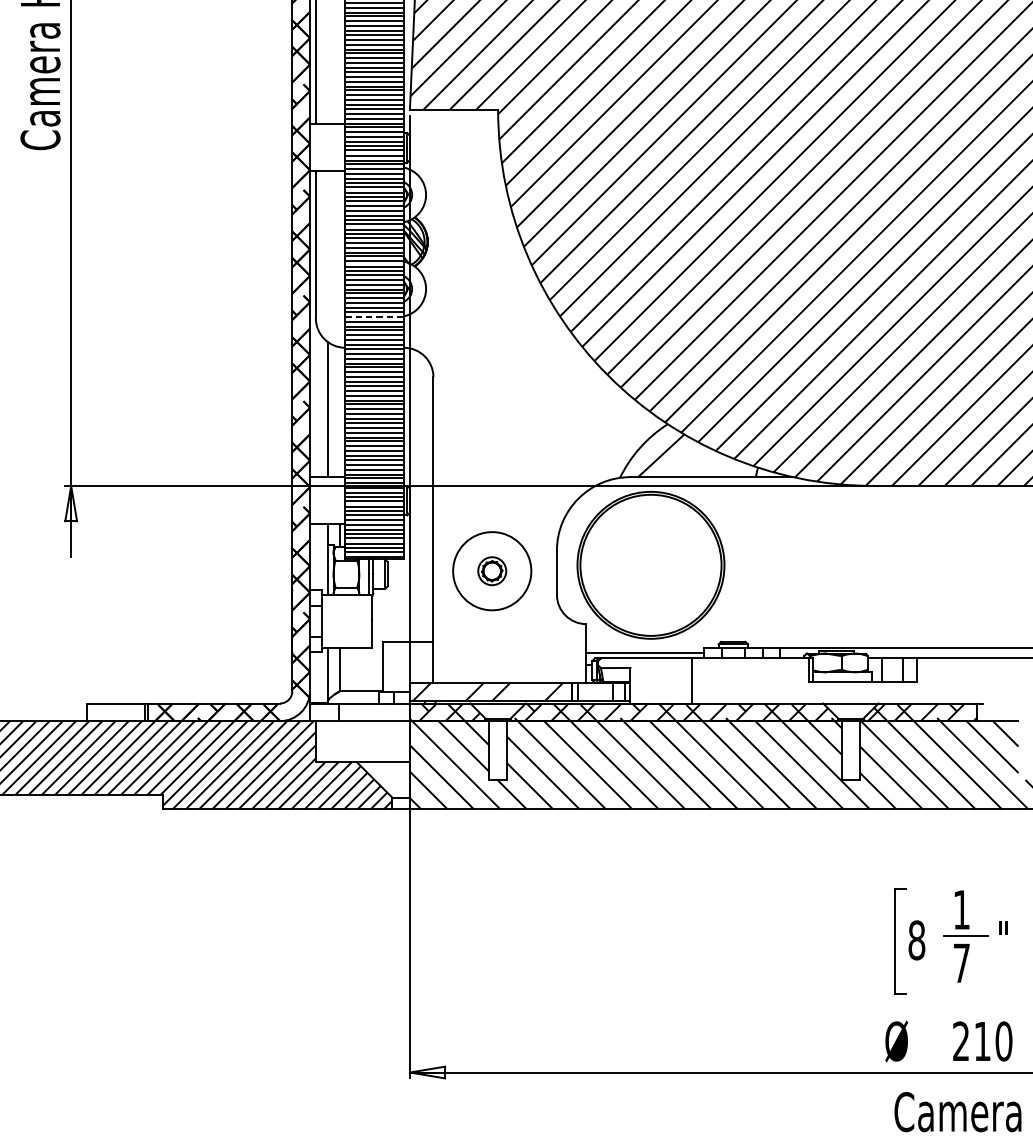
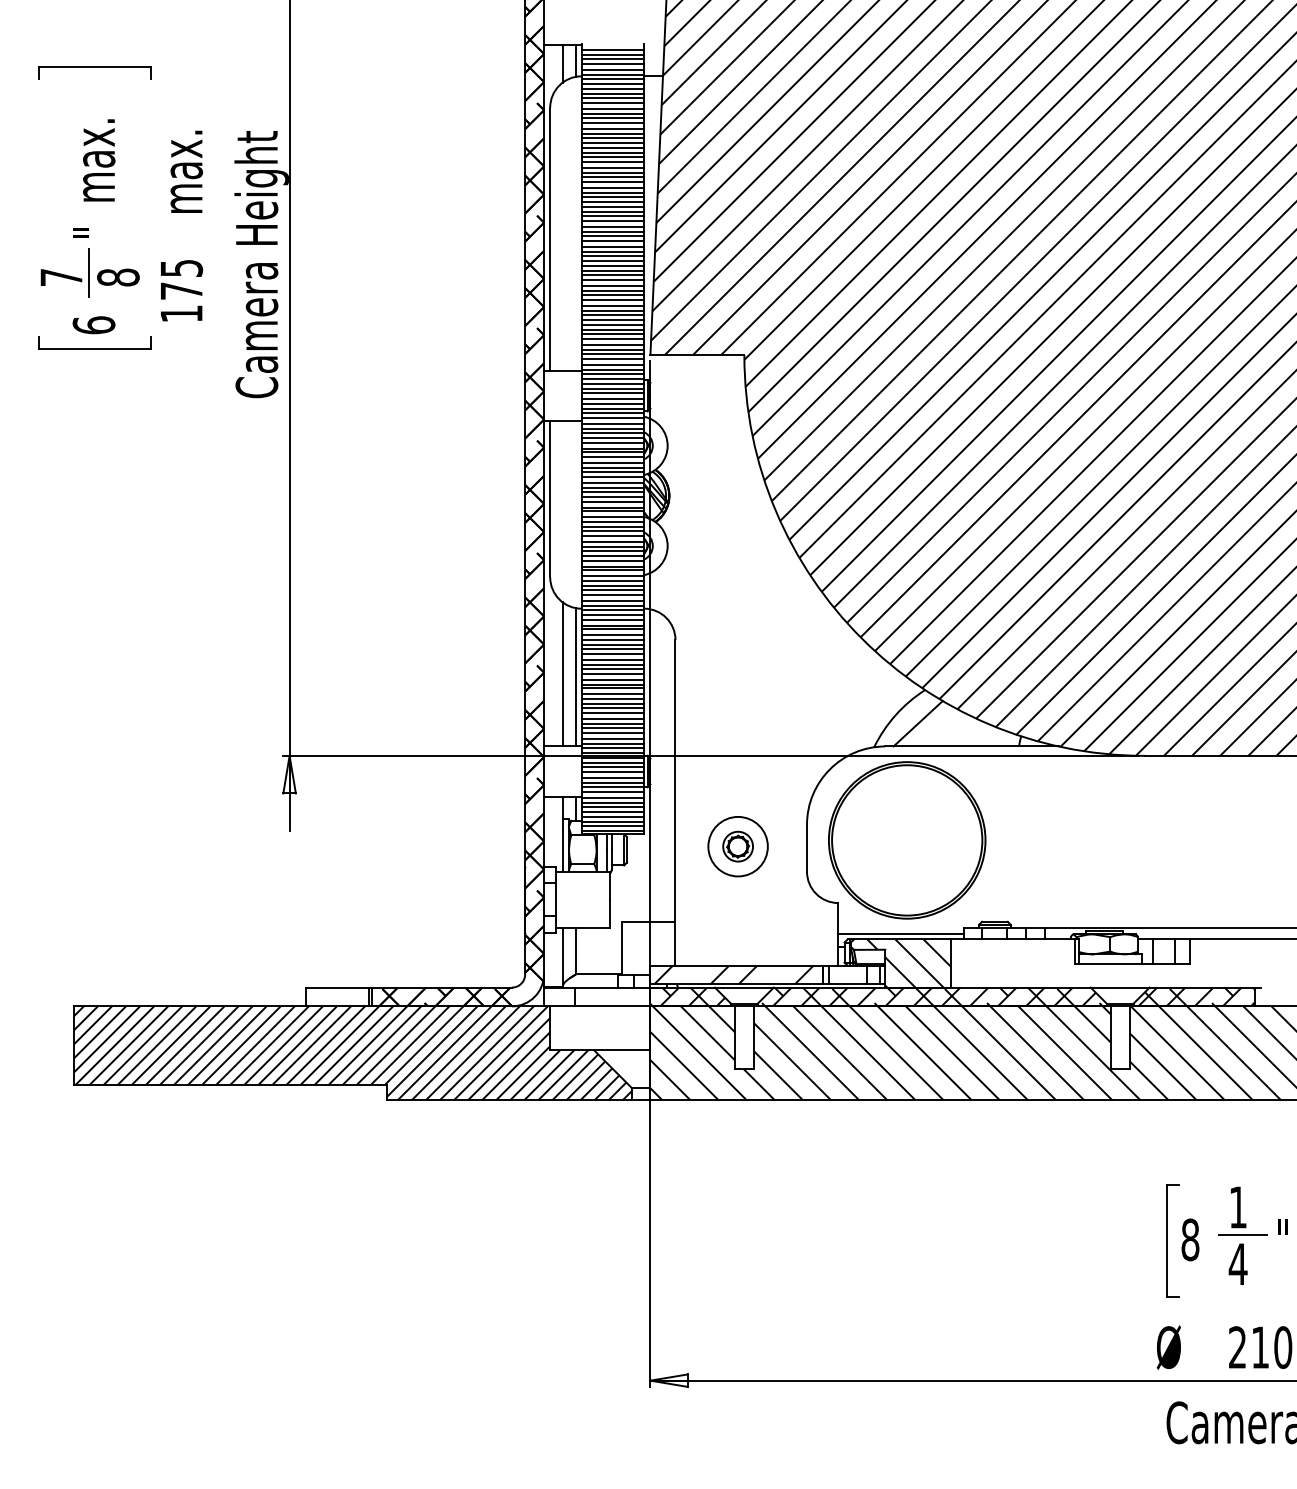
line: (375, 316) -> (613, 575), dashed -> solid
line: (339, 412) -> (575, 677), added
circle: (491, 571) -> (737, 846), size x0.71
hatch: (653, 680) -> (909, 963), added
text: (961, 962) -> (1237, 1263), 7 -> 4

